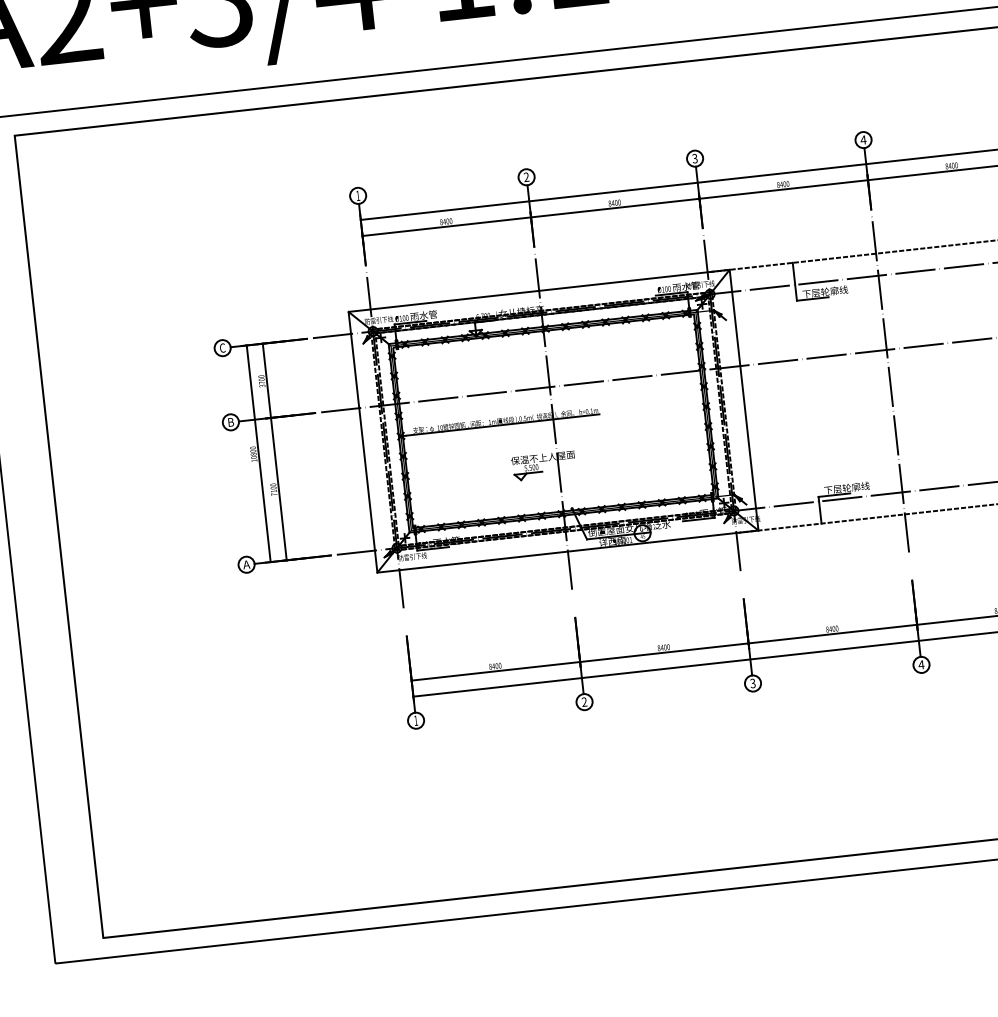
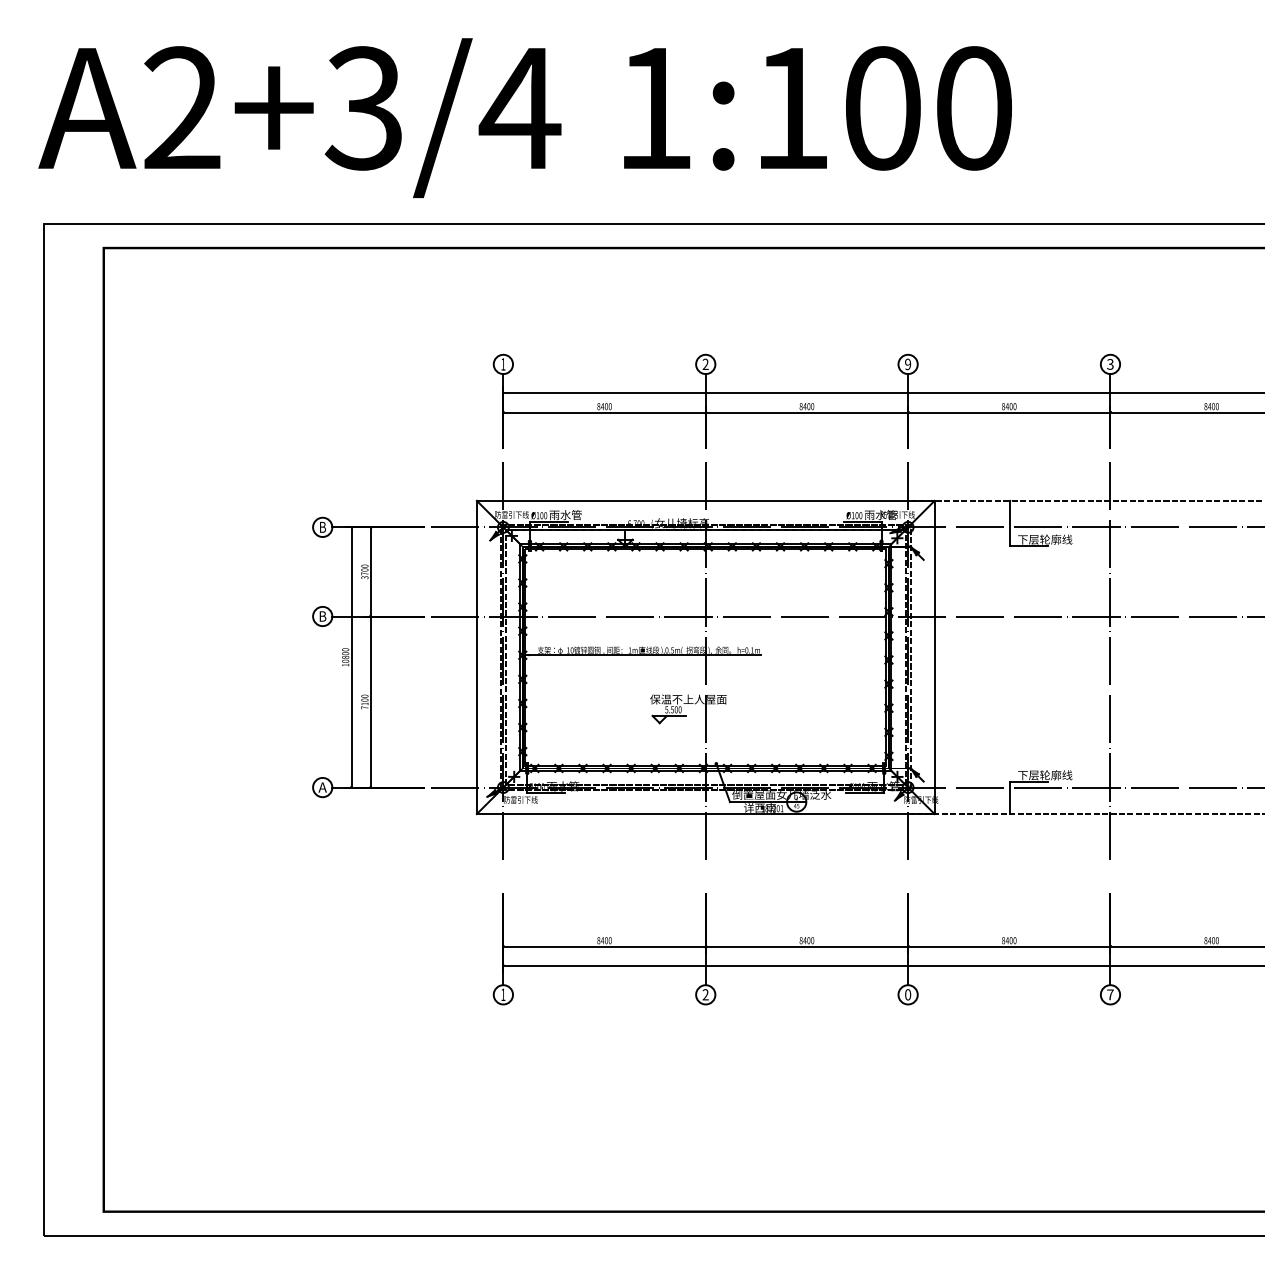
text: (863, 139) -> (1110, 363), 4 -> 3
text: (695, 158) -> (908, 364), 3 -> 9
text: (222, 347) -> (322, 526), C -> B
text: (921, 664) -> (1110, 994), 4 -> 7
text: (753, 683) -> (908, 994), 3 -> 0

